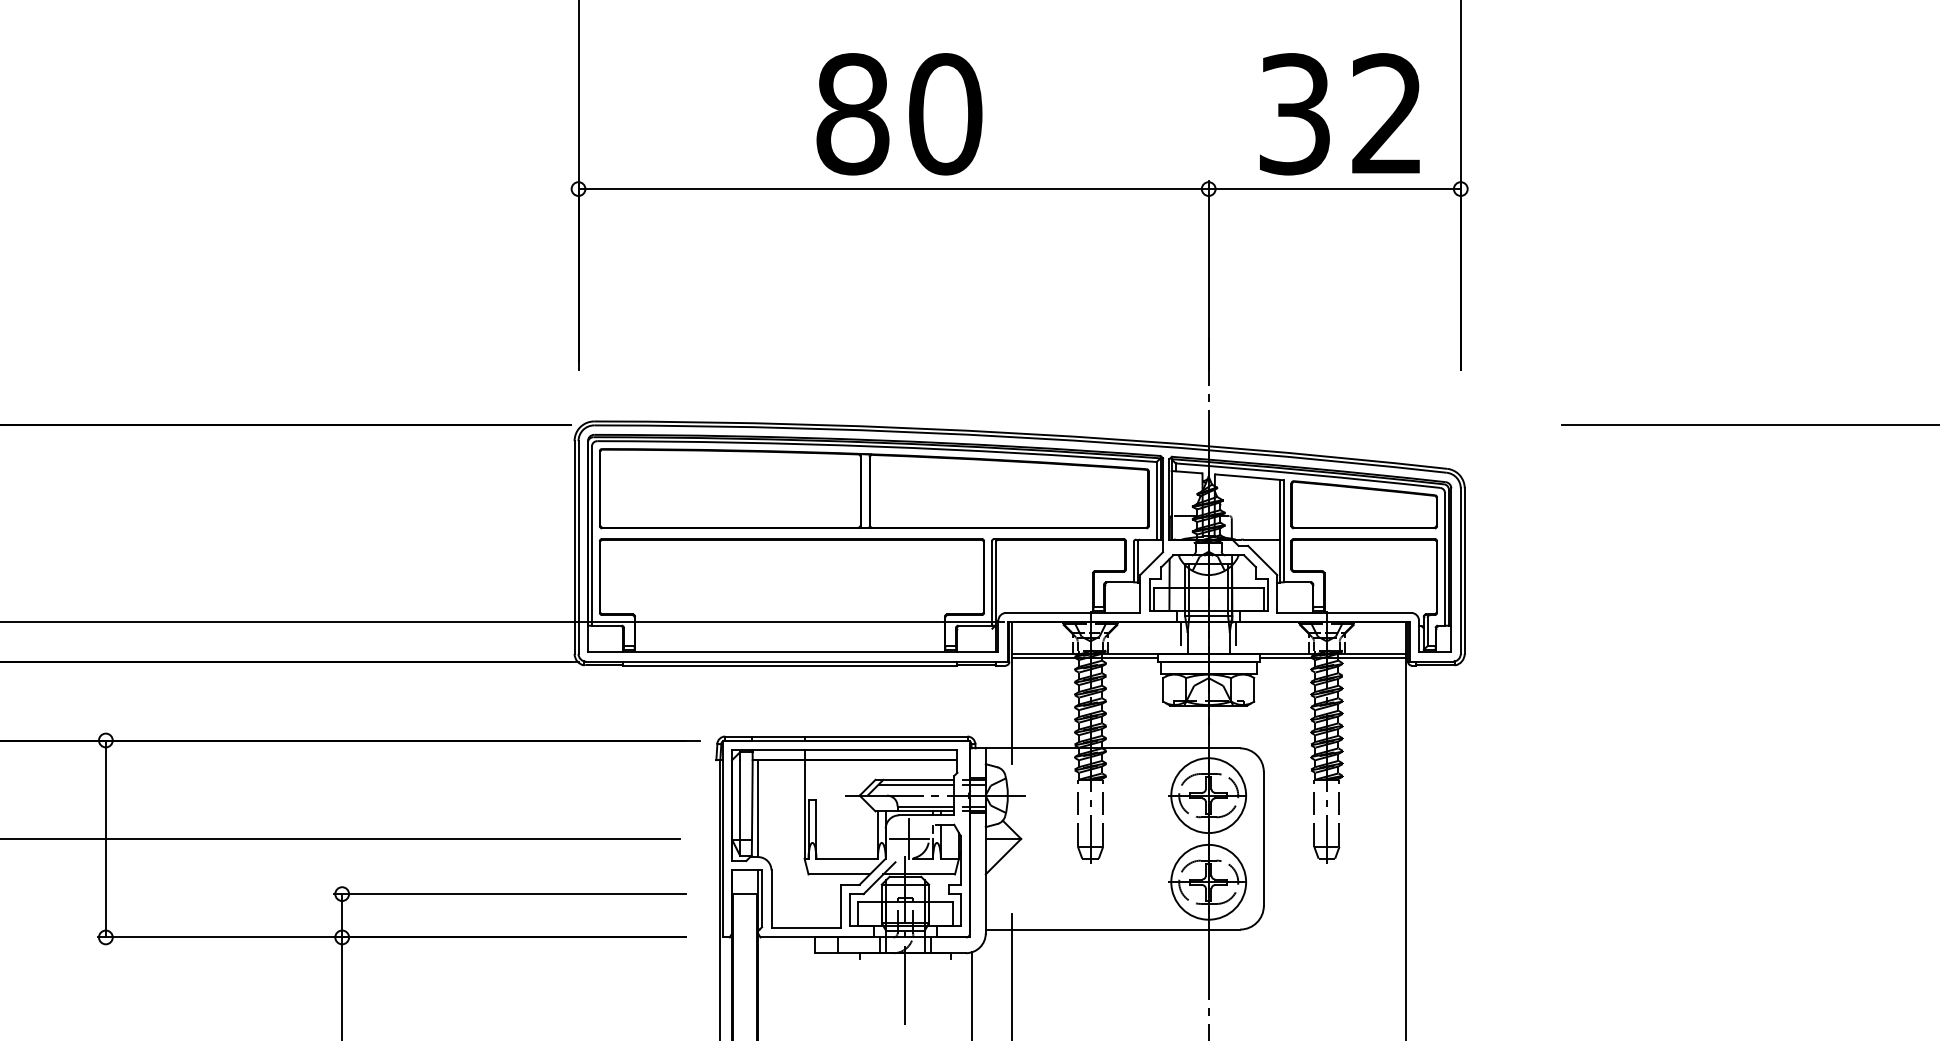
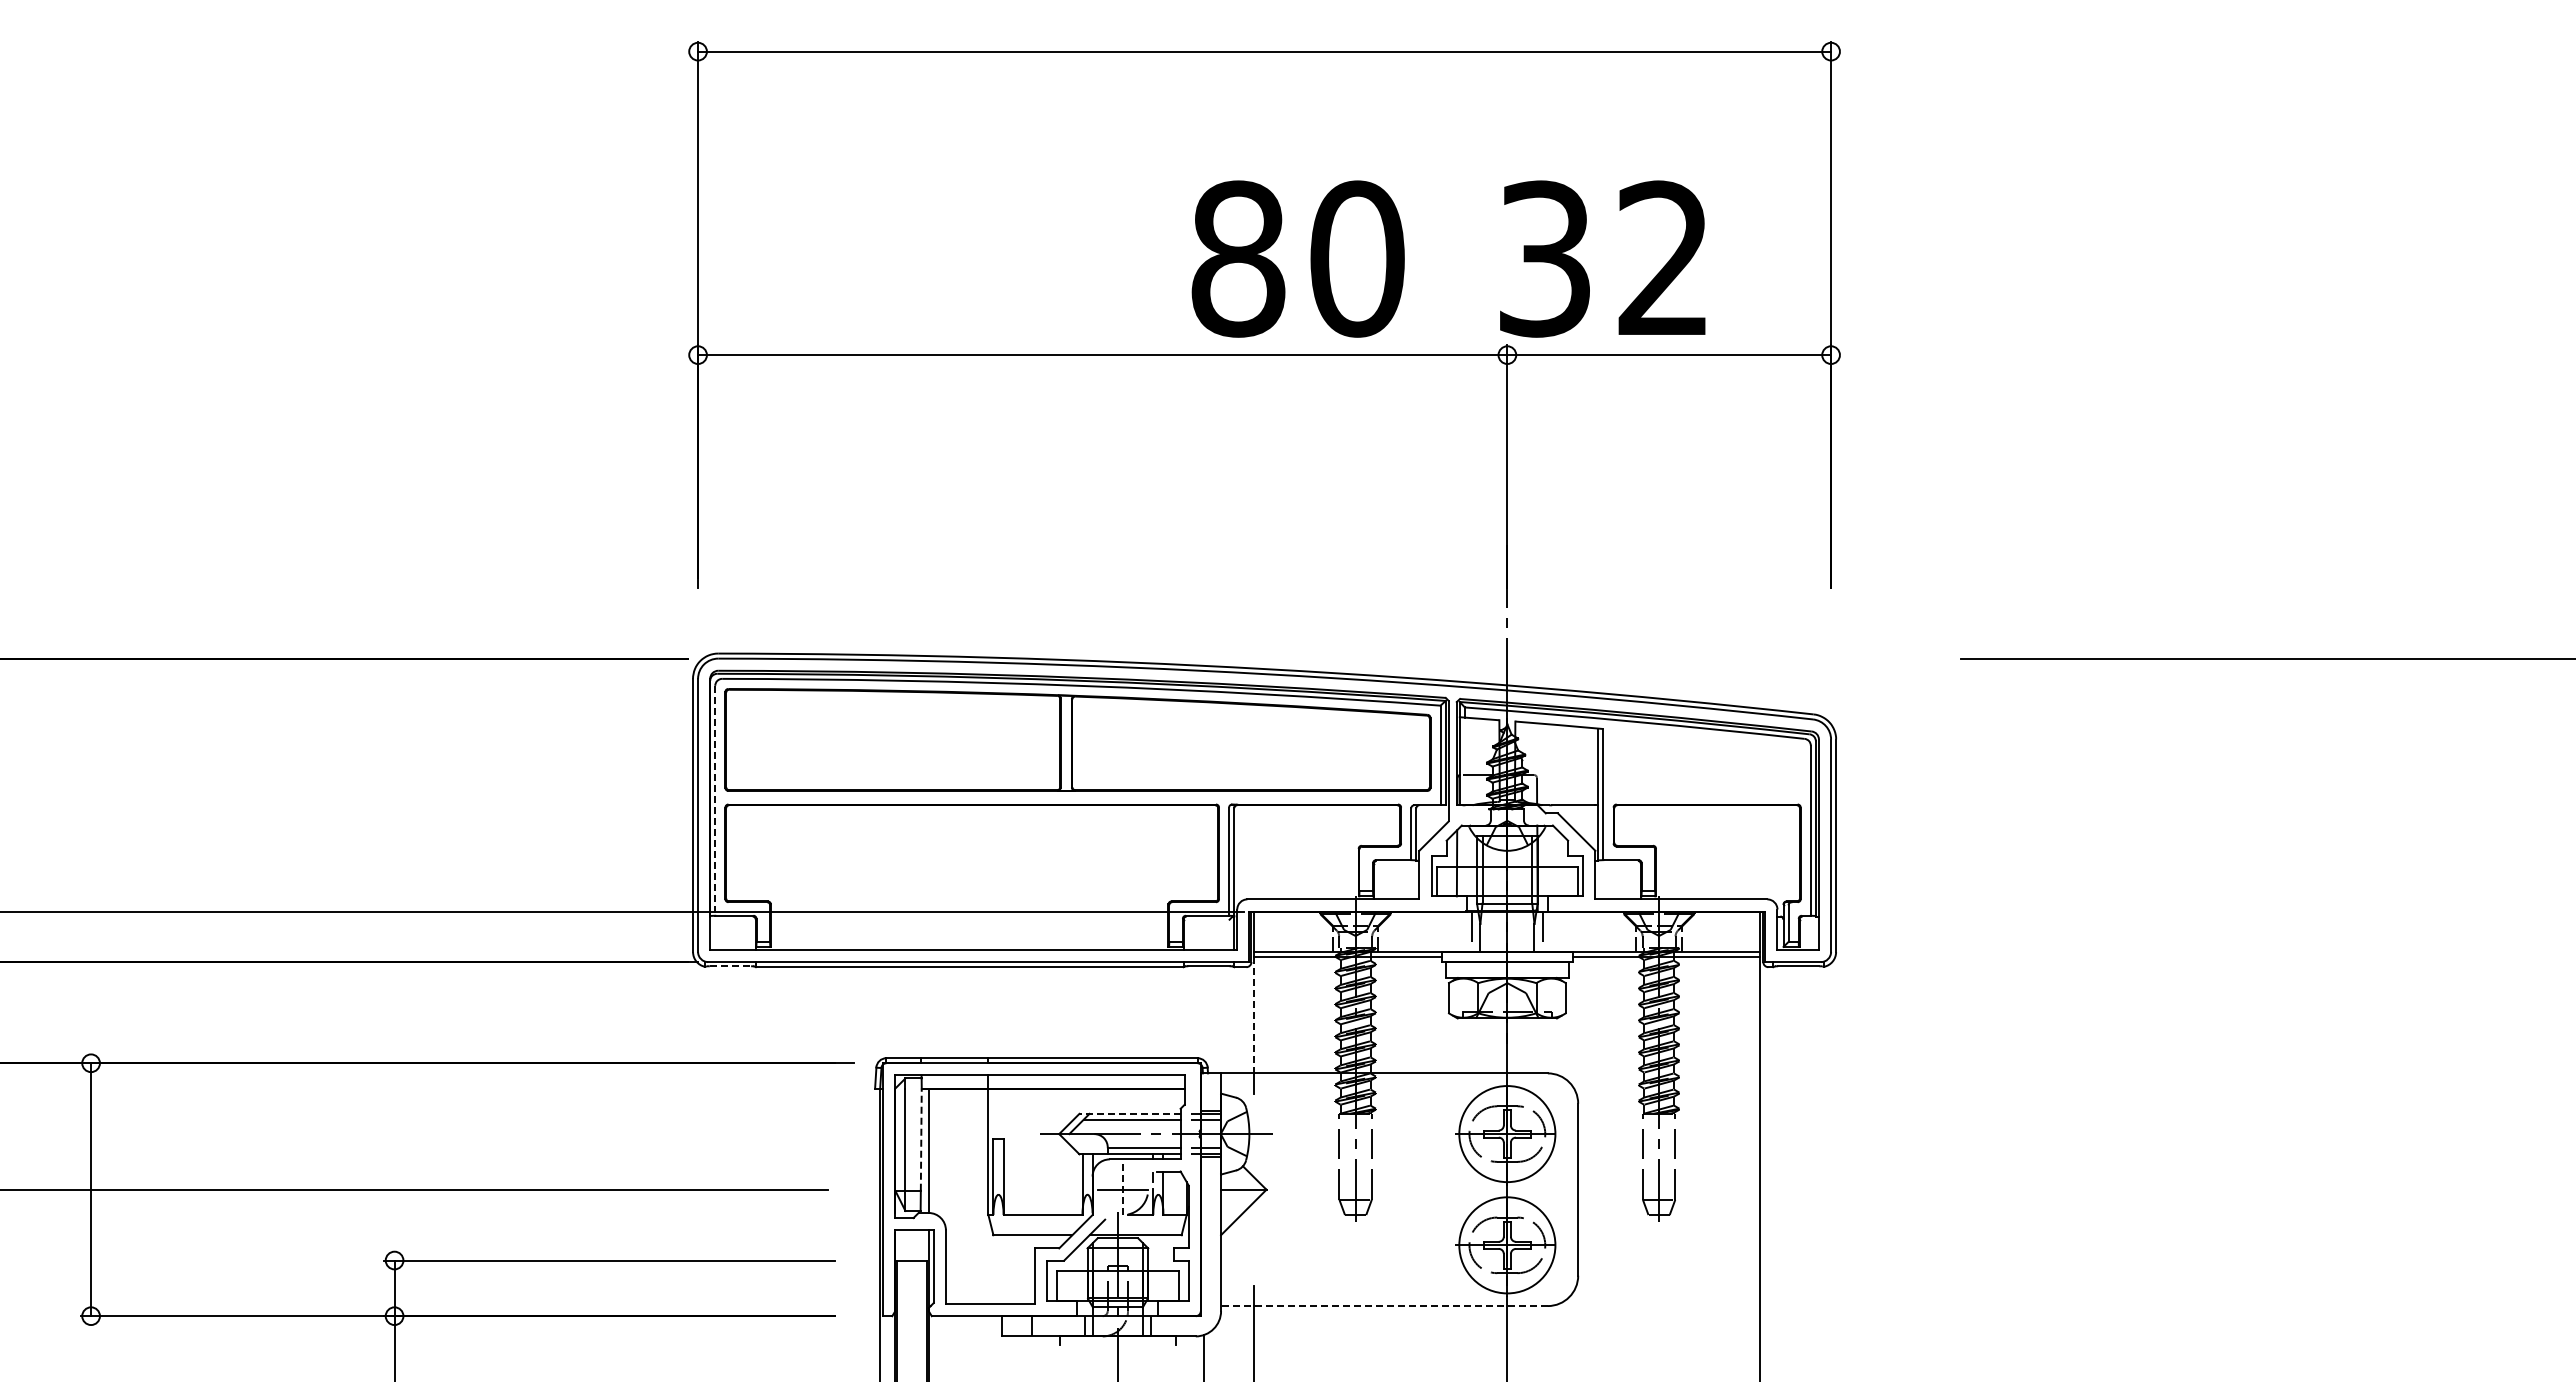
text: (898, 113) -> (1297, 258), moved
text: (1339, 113) -> (1602, 258), moved
part: (1363, 504) -> (1706, 760), removed
line: (592, 535) -> (715, 800), solid -> dashed
line: (603, 665) -> (730, 966), solid -> dashed
line: (1011, 703) -> (1254, 1015), solid -> dashed
line: (915, 779) -> (1130, 1113), solid -> dashed
line: (752, 799) -> (921, 1139), solid -> dashed
line: (909, 839) -> (1122, 1190), solid -> dashed
line: (1112, 929) -> (1383, 1306), solid -> dashed

